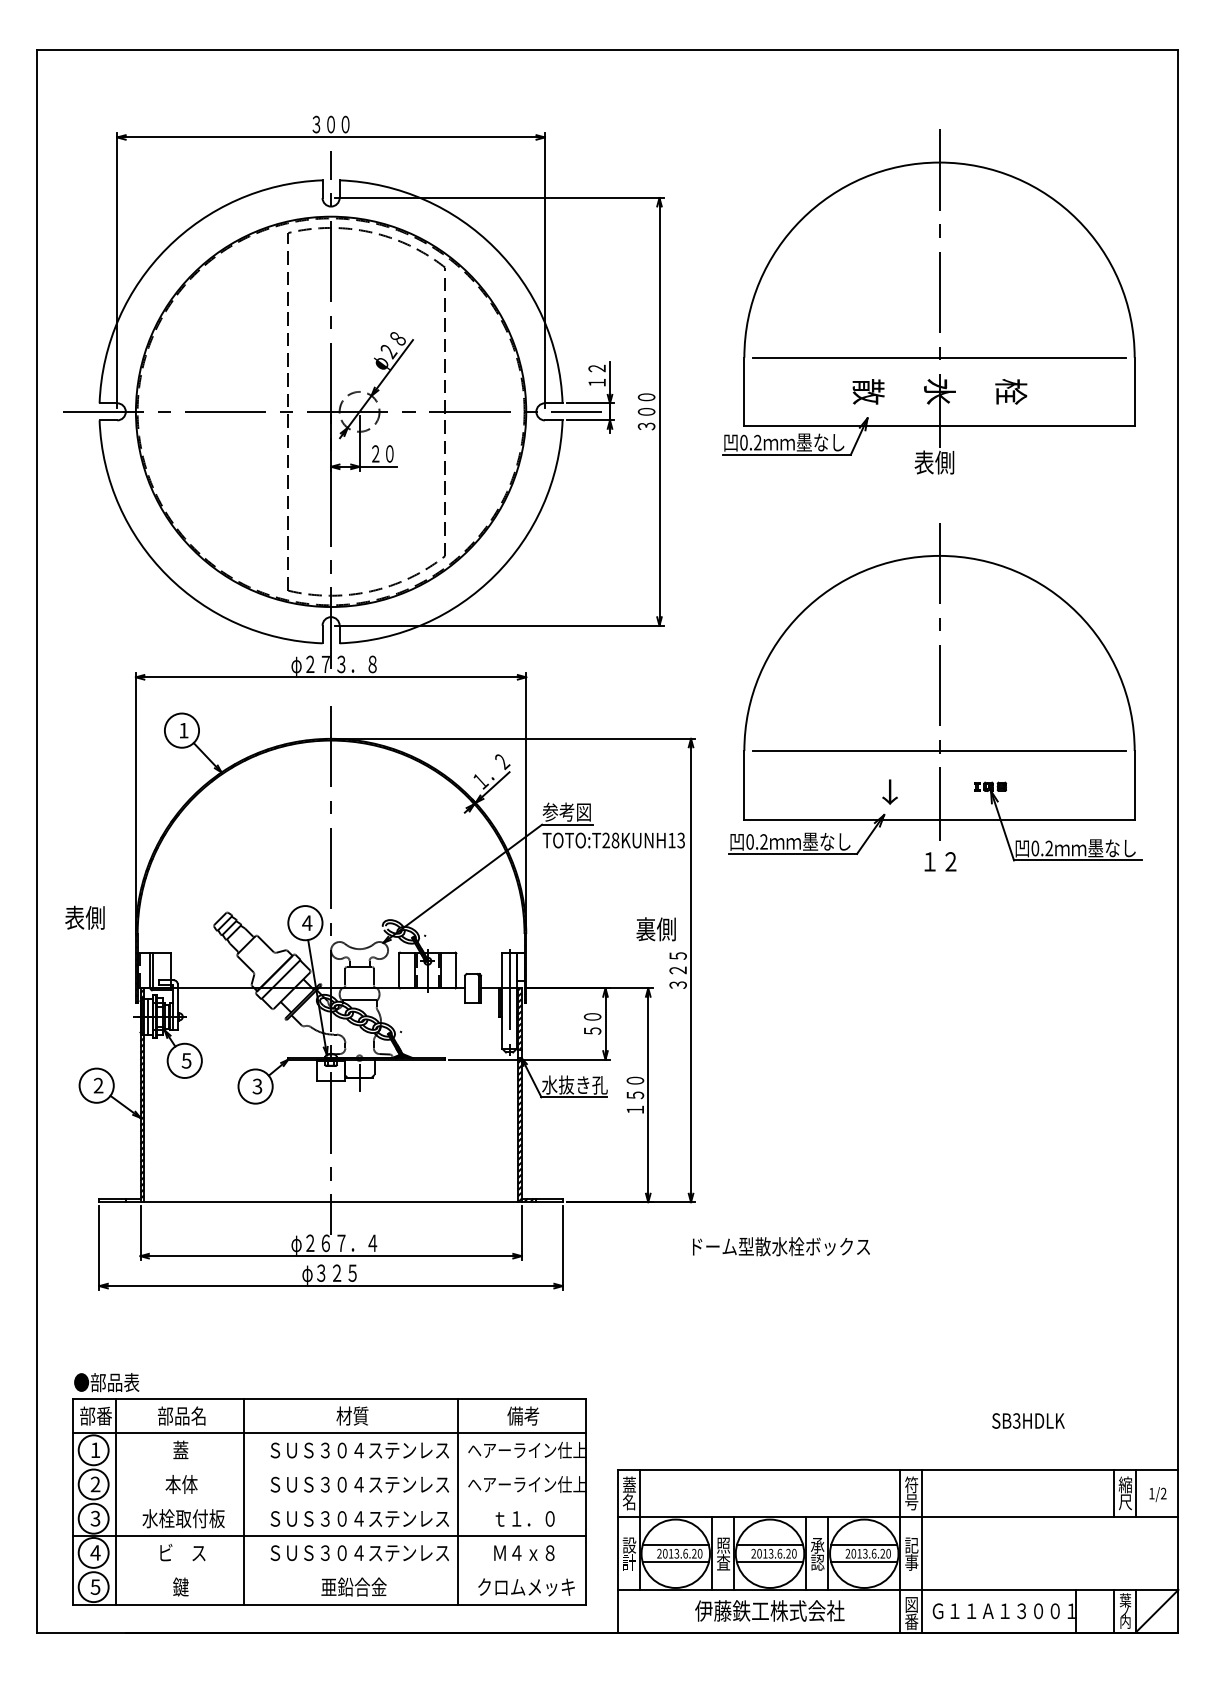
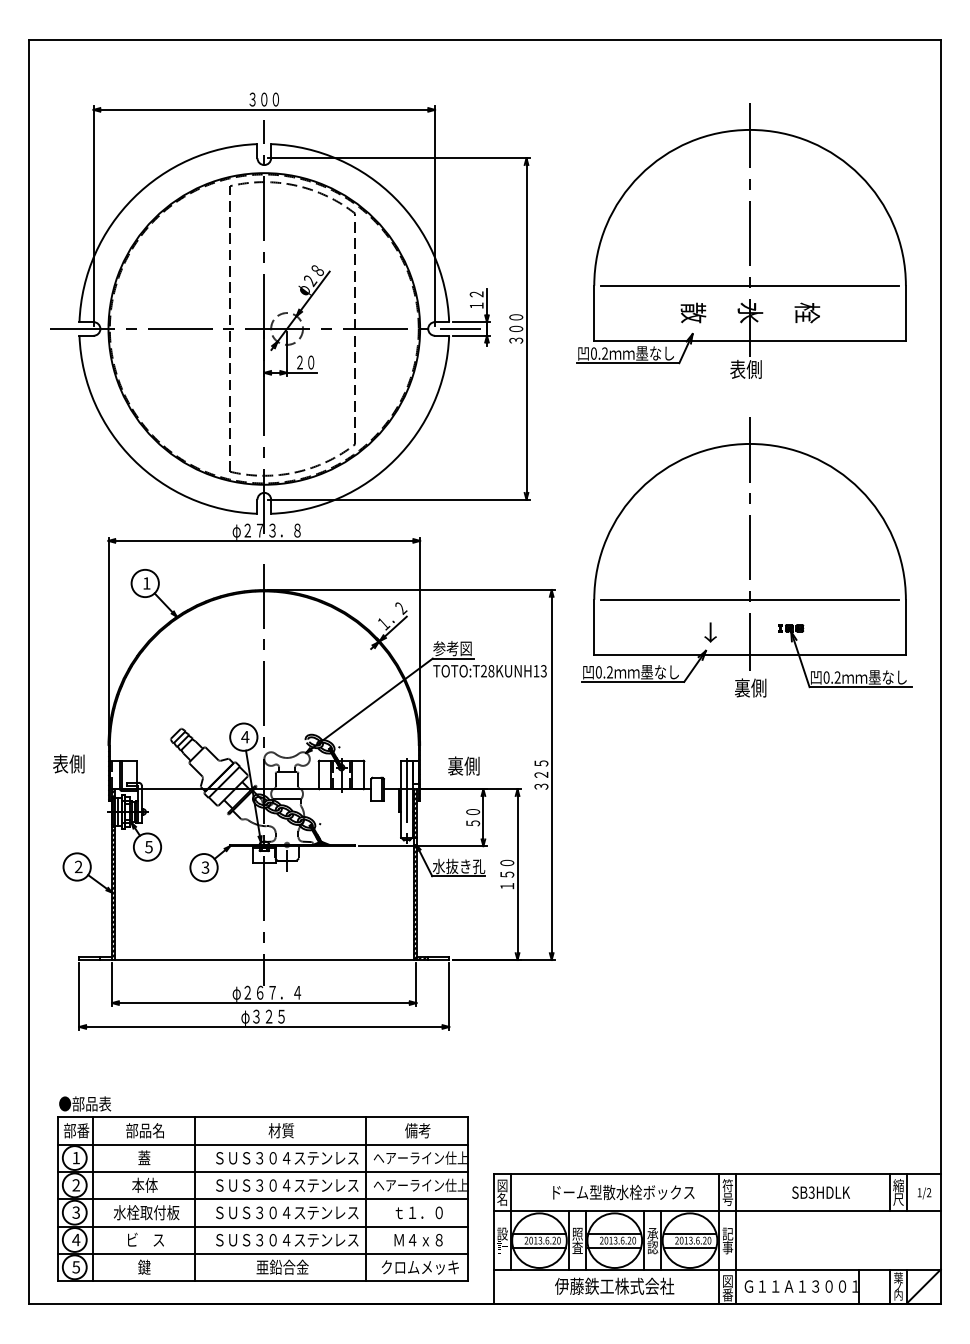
text: (940, 860) -> (750, 687), １２ -> 裏側
text: (84, 917) -> (68, 763), moved
text: (655, 928) -> (463, 765), moved
text: (780, 1246) -> (623, 1192), moved
text: (1027, 1420) -> (820, 1192), moved
line: (330, 1467) -> (263, 1171), added
text: (629, 1484) -> (502, 1185), 蓋 -> 図
line: (330, 1502) -> (263, 1199), added
line: (330, 1569) -> (263, 1253), added

